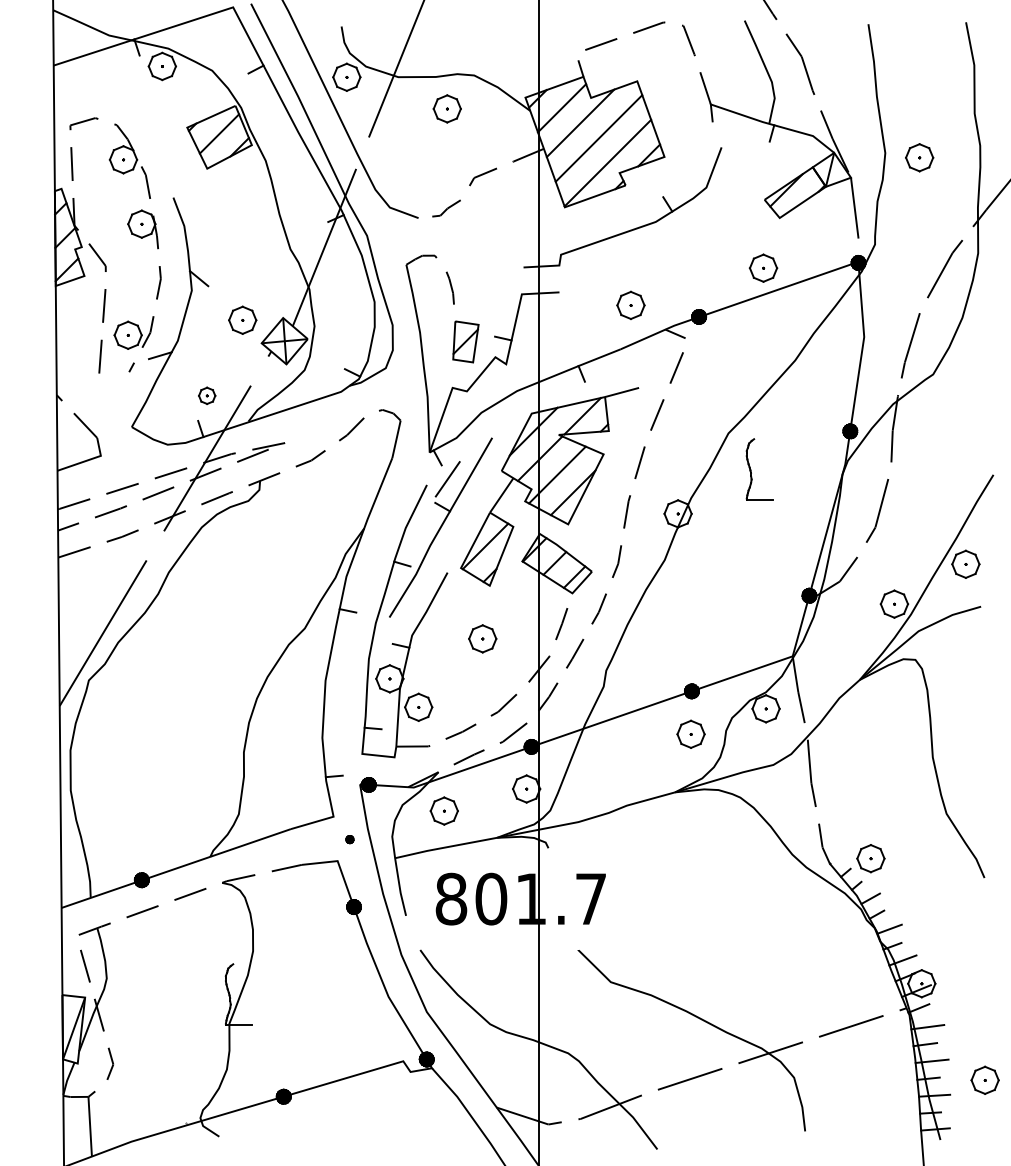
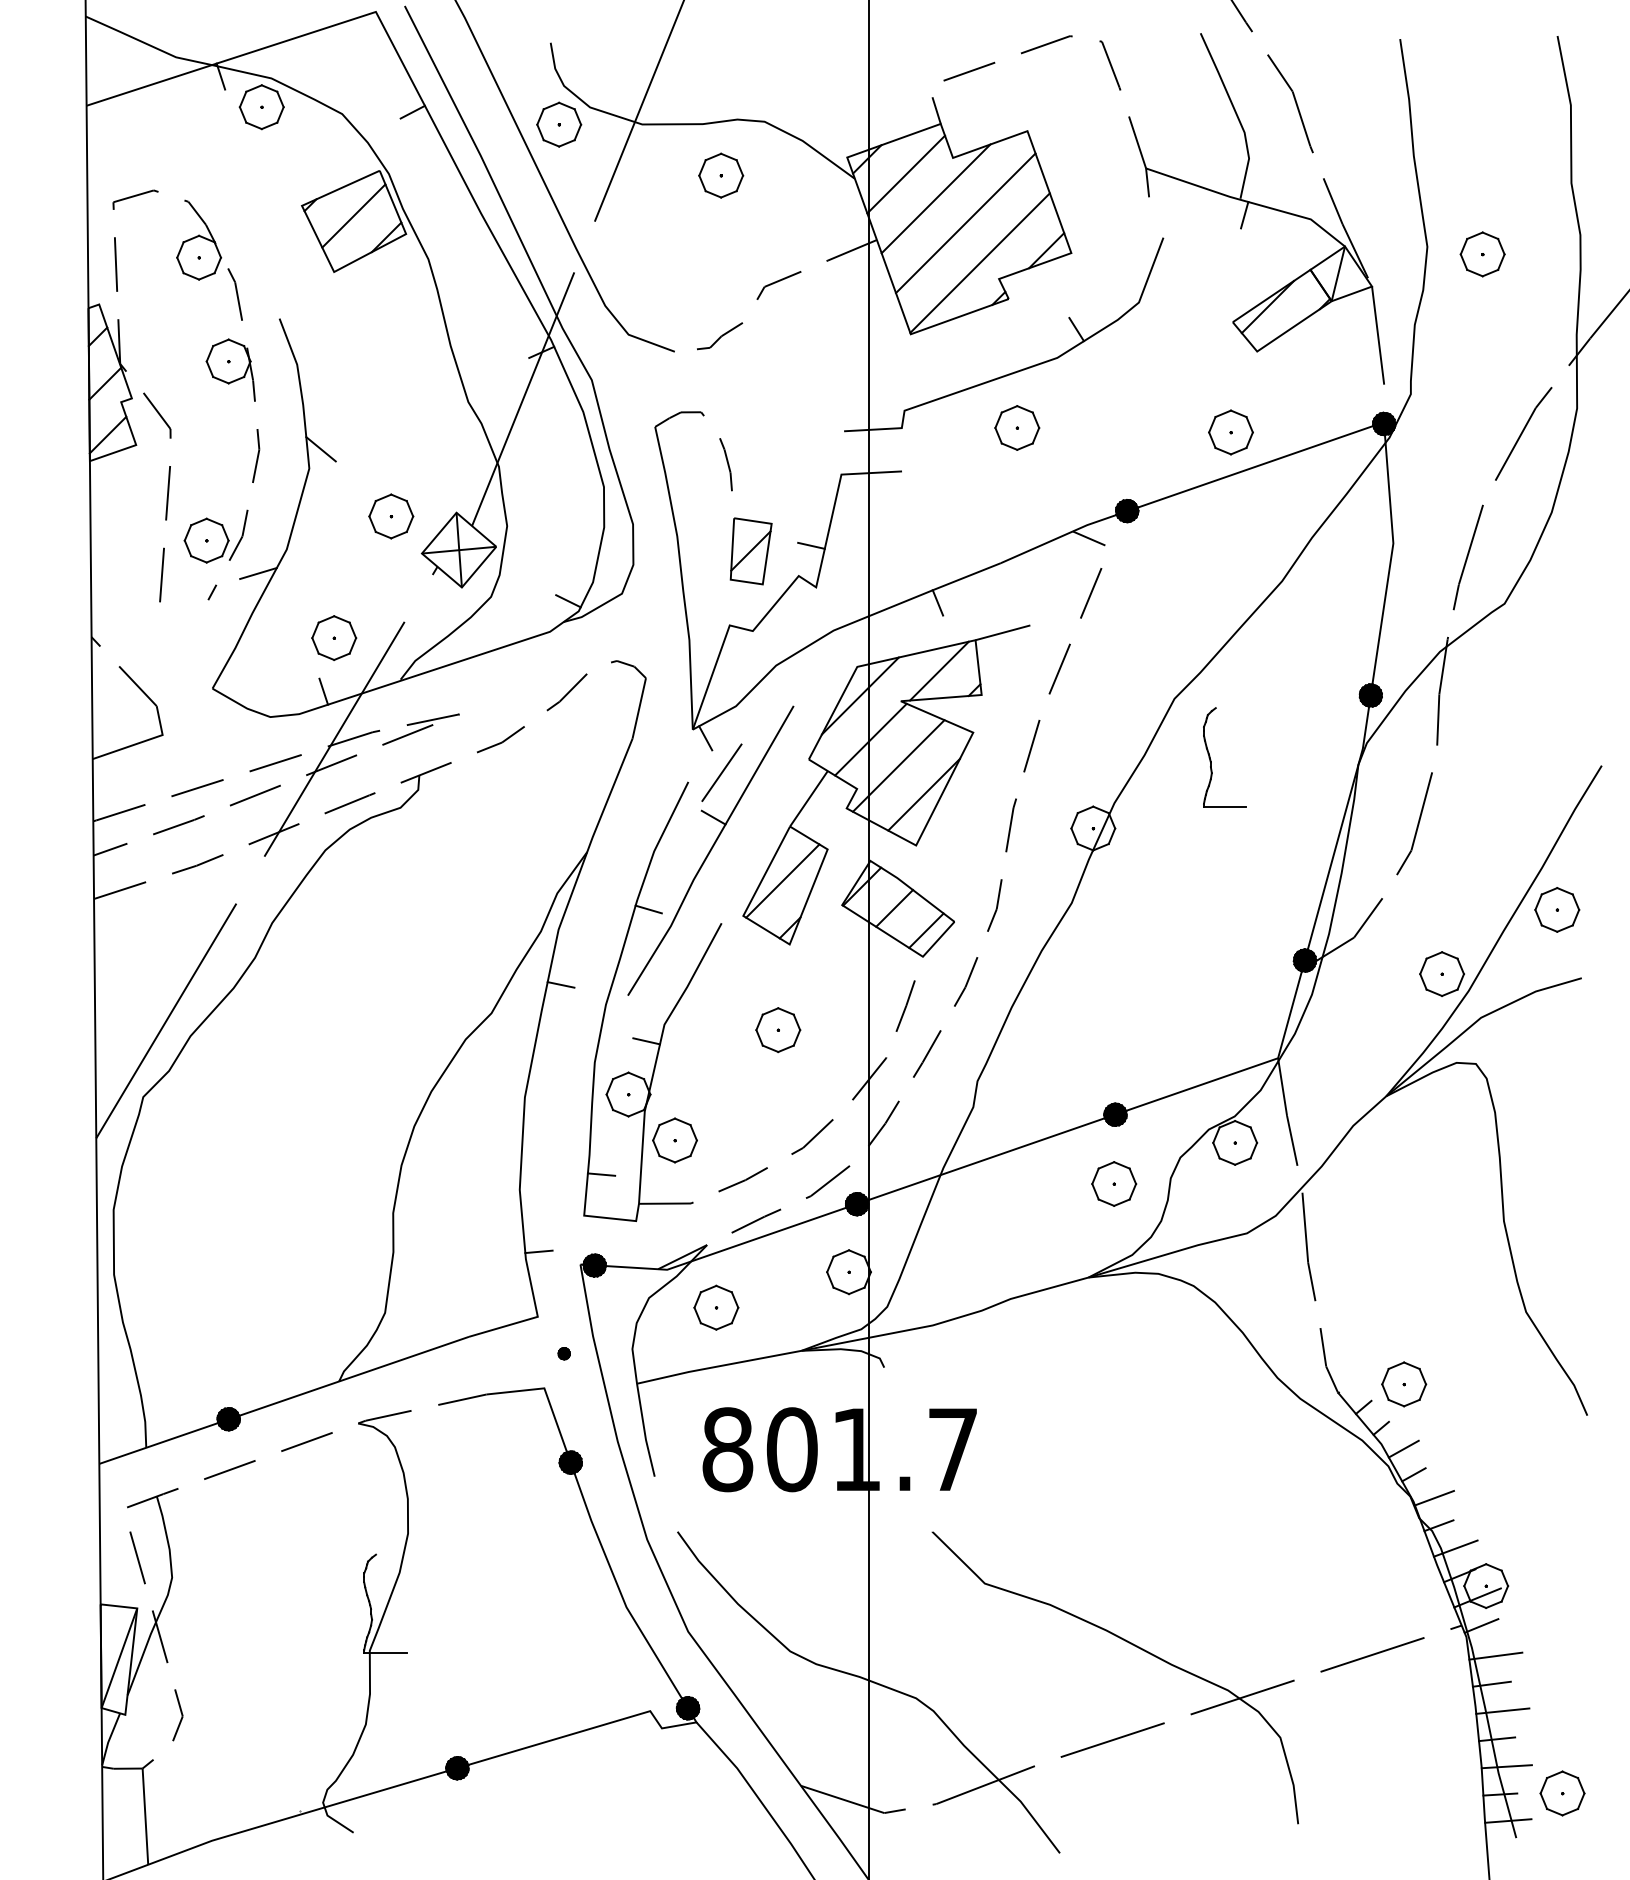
part: (630, 304) -> (1016, 426), moved
part: (206, 395) -> (332, 637), size x1.67
part: (984, 1079) -> (1561, 1792), moved

